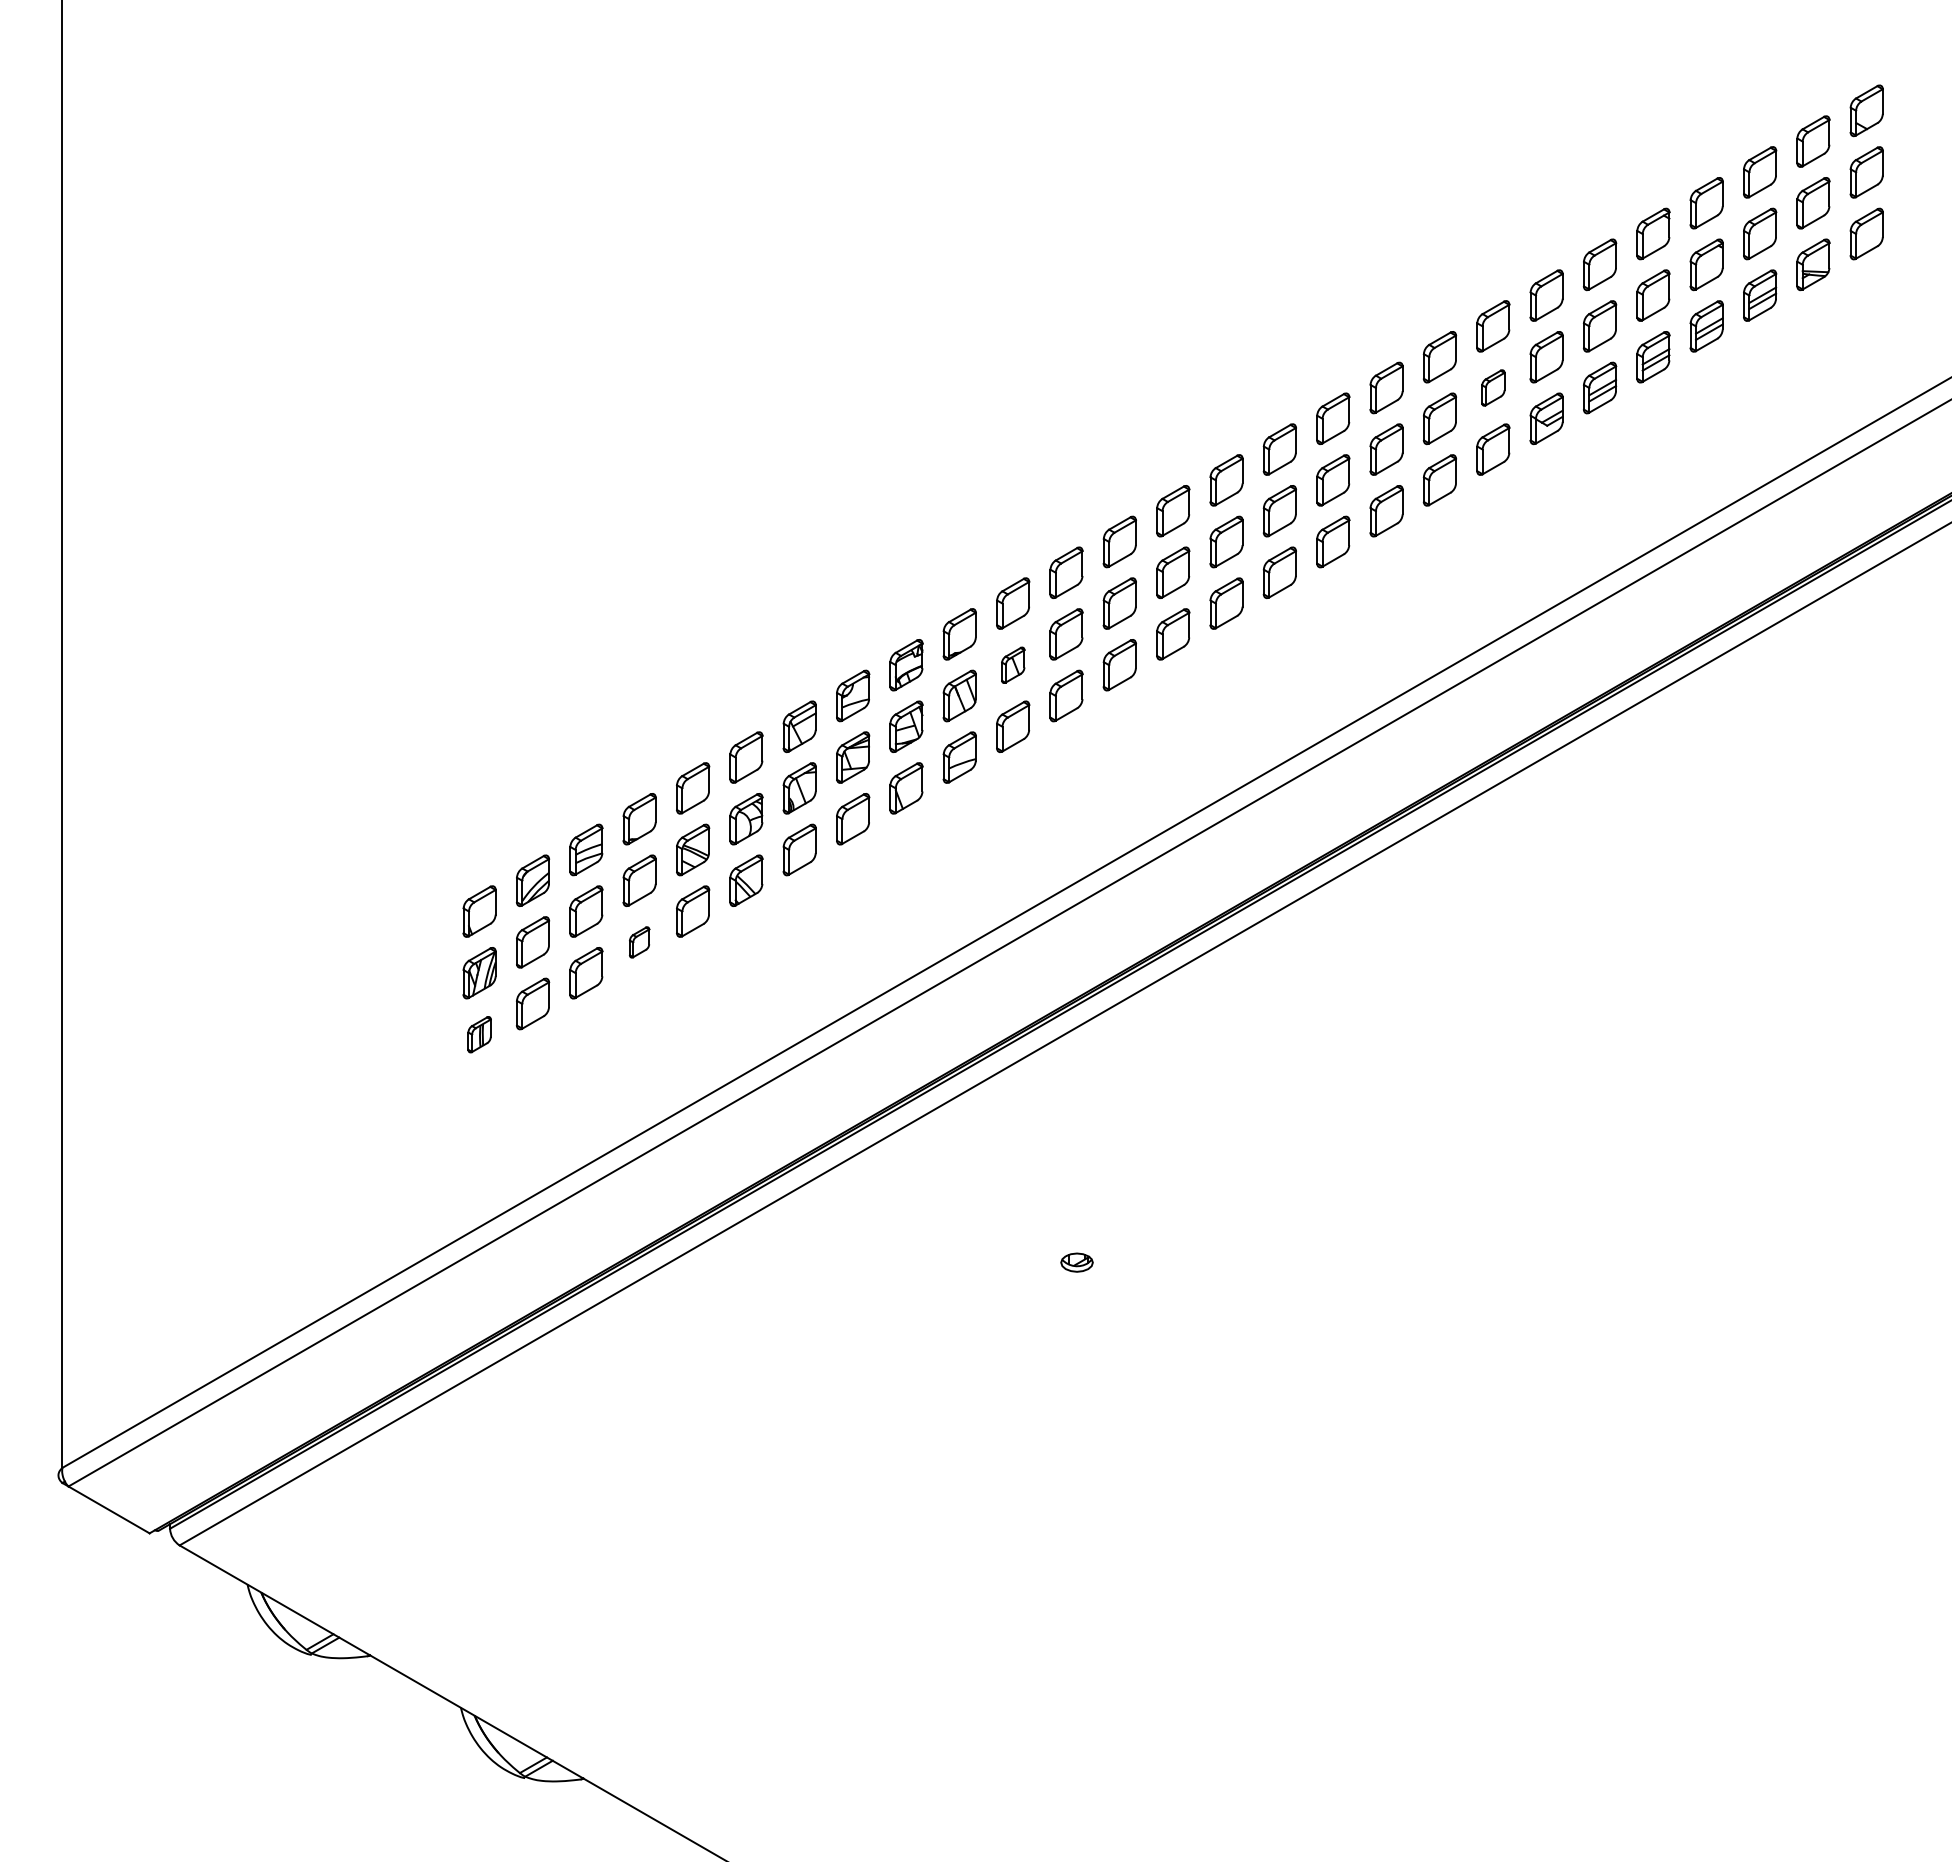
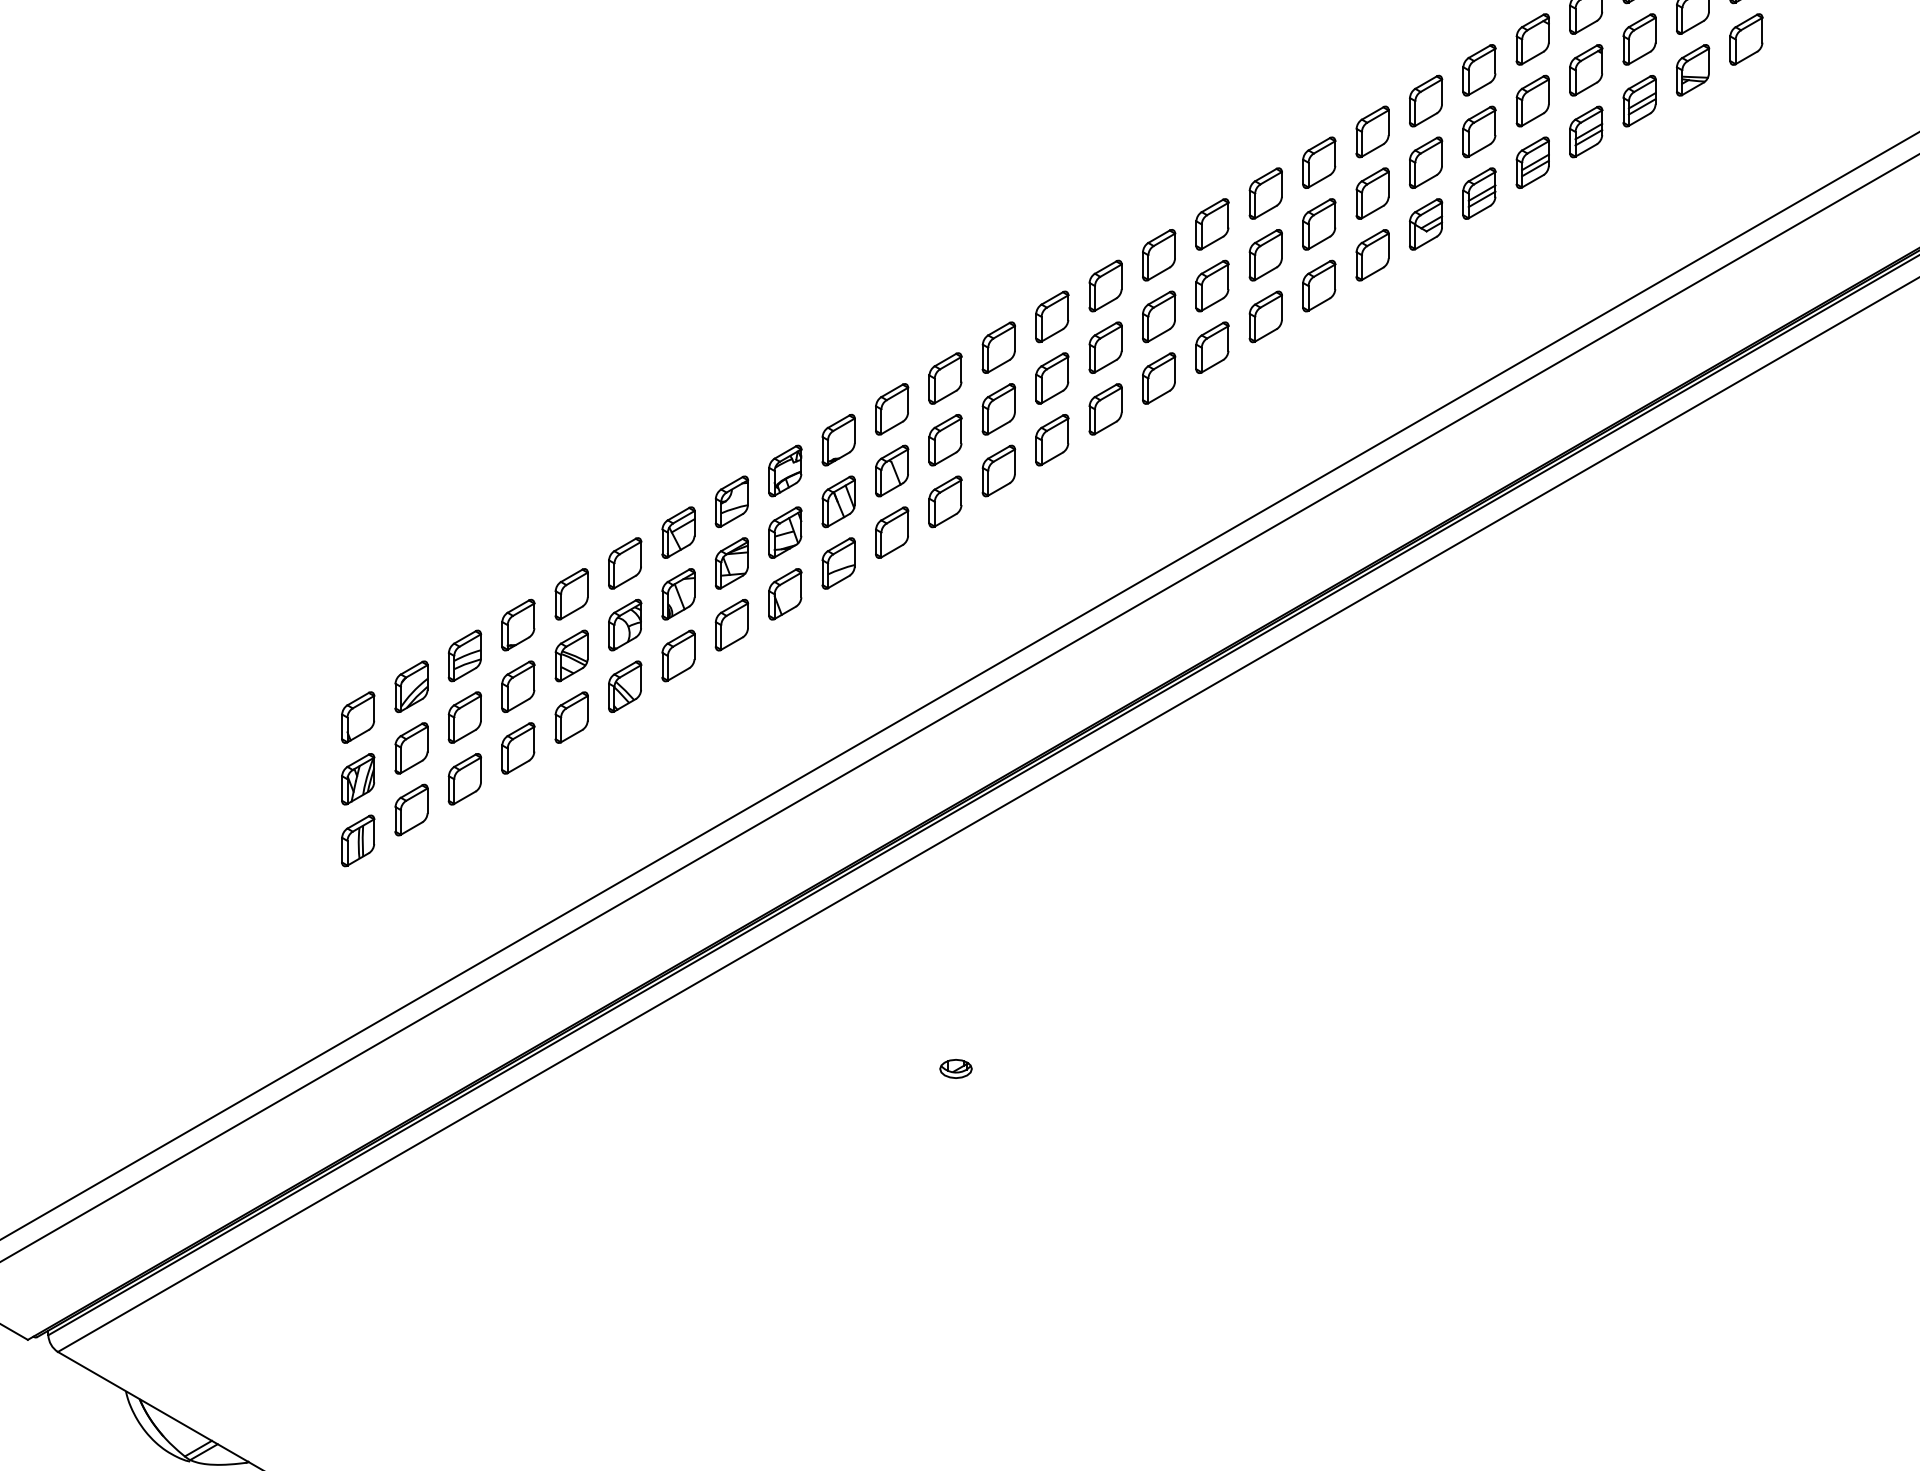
part: (1493, 387) -> (1372, 193), size x1.43
part: (1013, 665) -> (892, 471), size x1.43
part: (639, 942) -> (518, 748), size x1.67
part: (479, 1034) -> (358, 840), size x1.43

